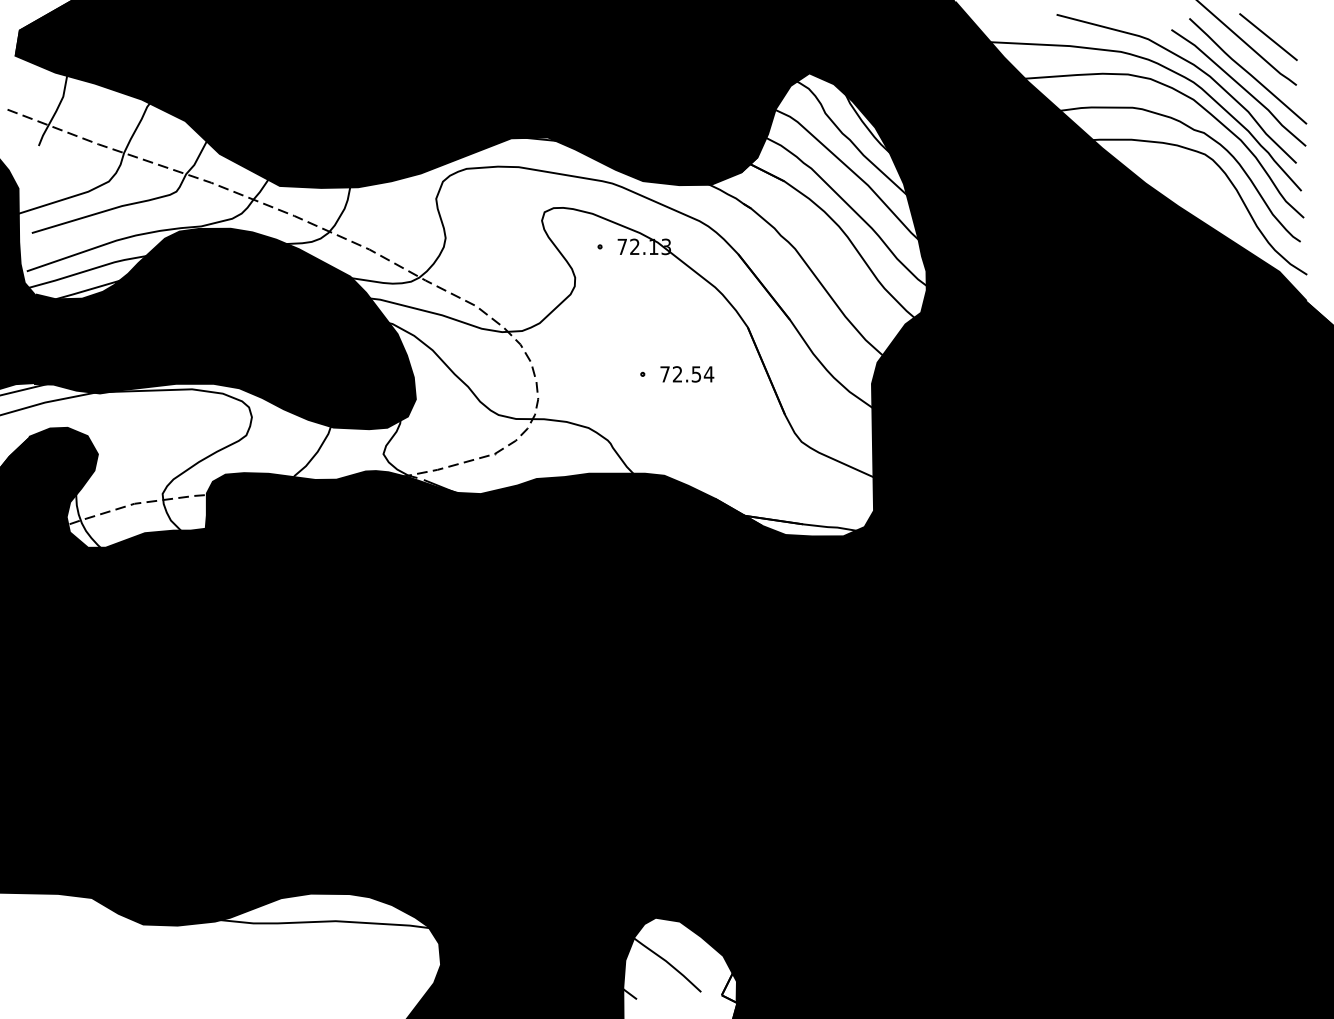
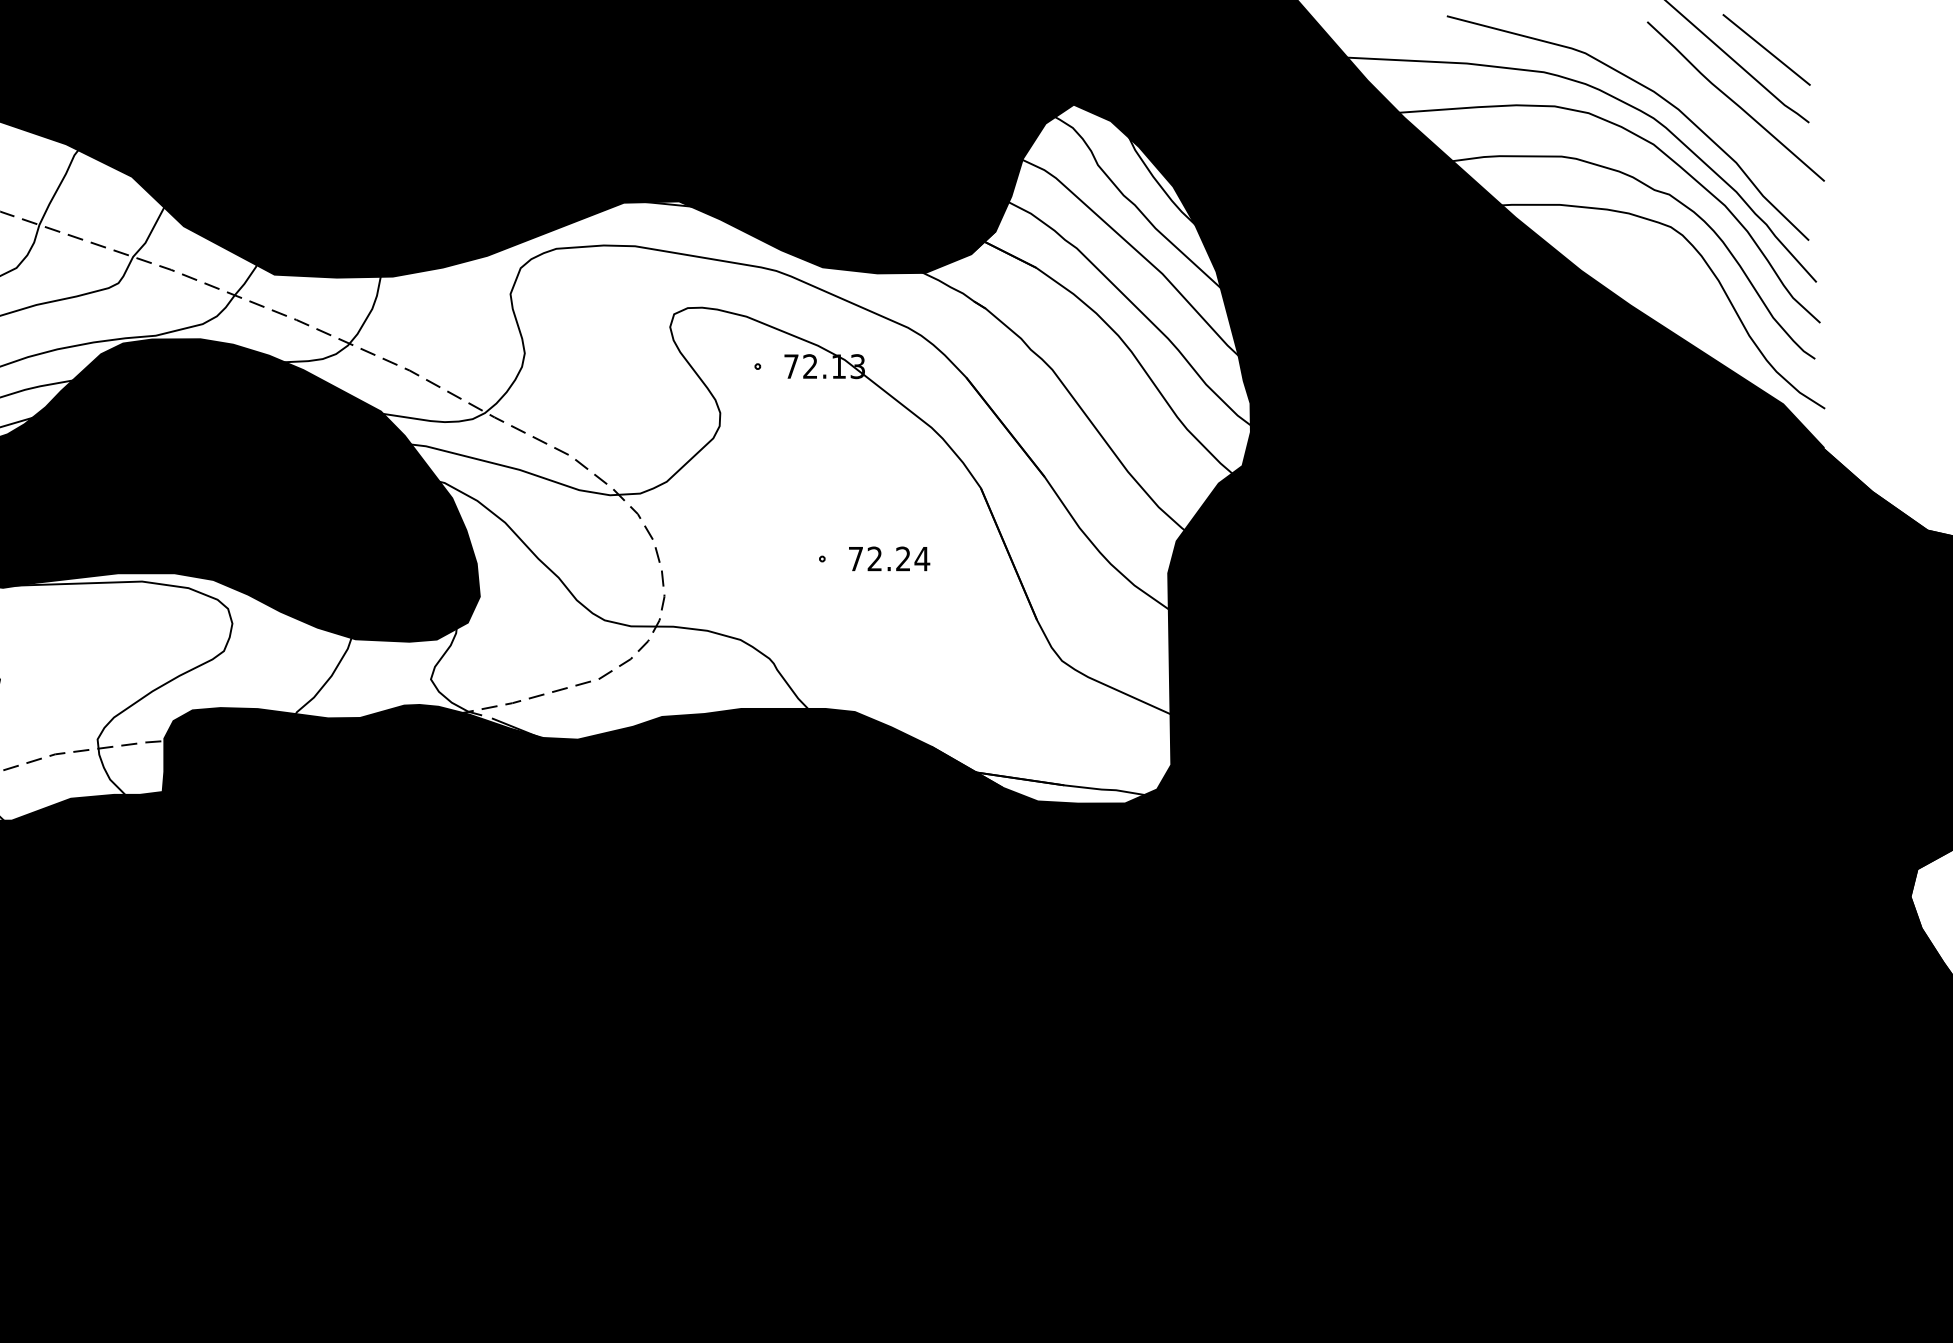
line: (1239, 86) -> (1722, 124), removed
text: (696, 374) -> (903, 559), 72.54 -> 72.24

